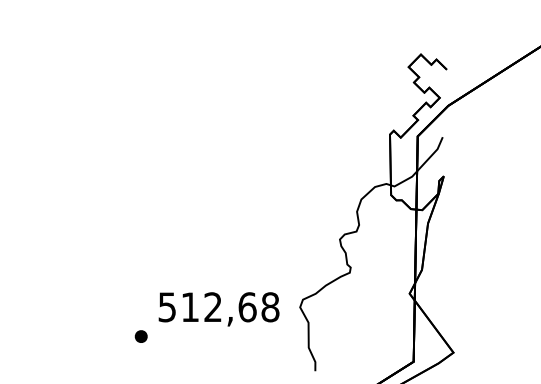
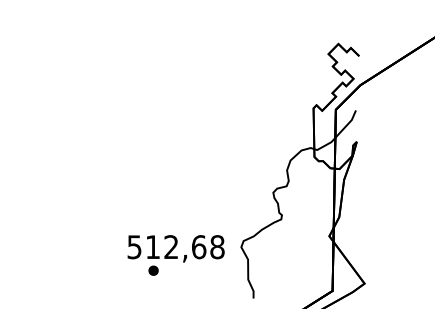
part: (141, 336) -> (153, 270), moved

